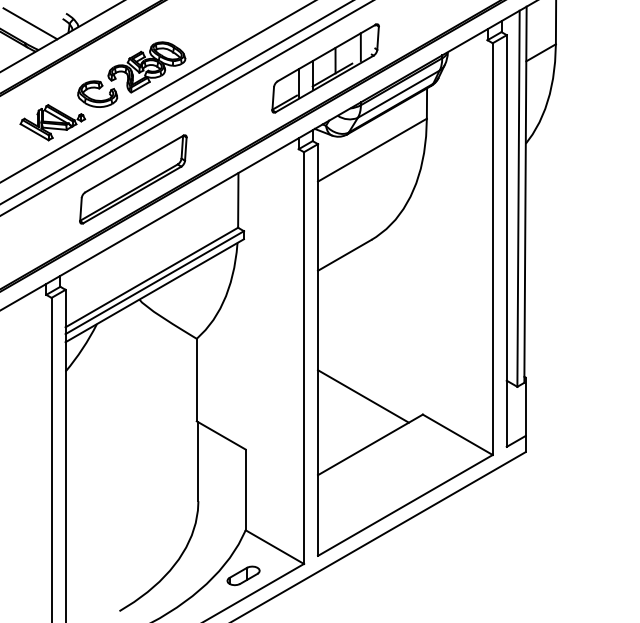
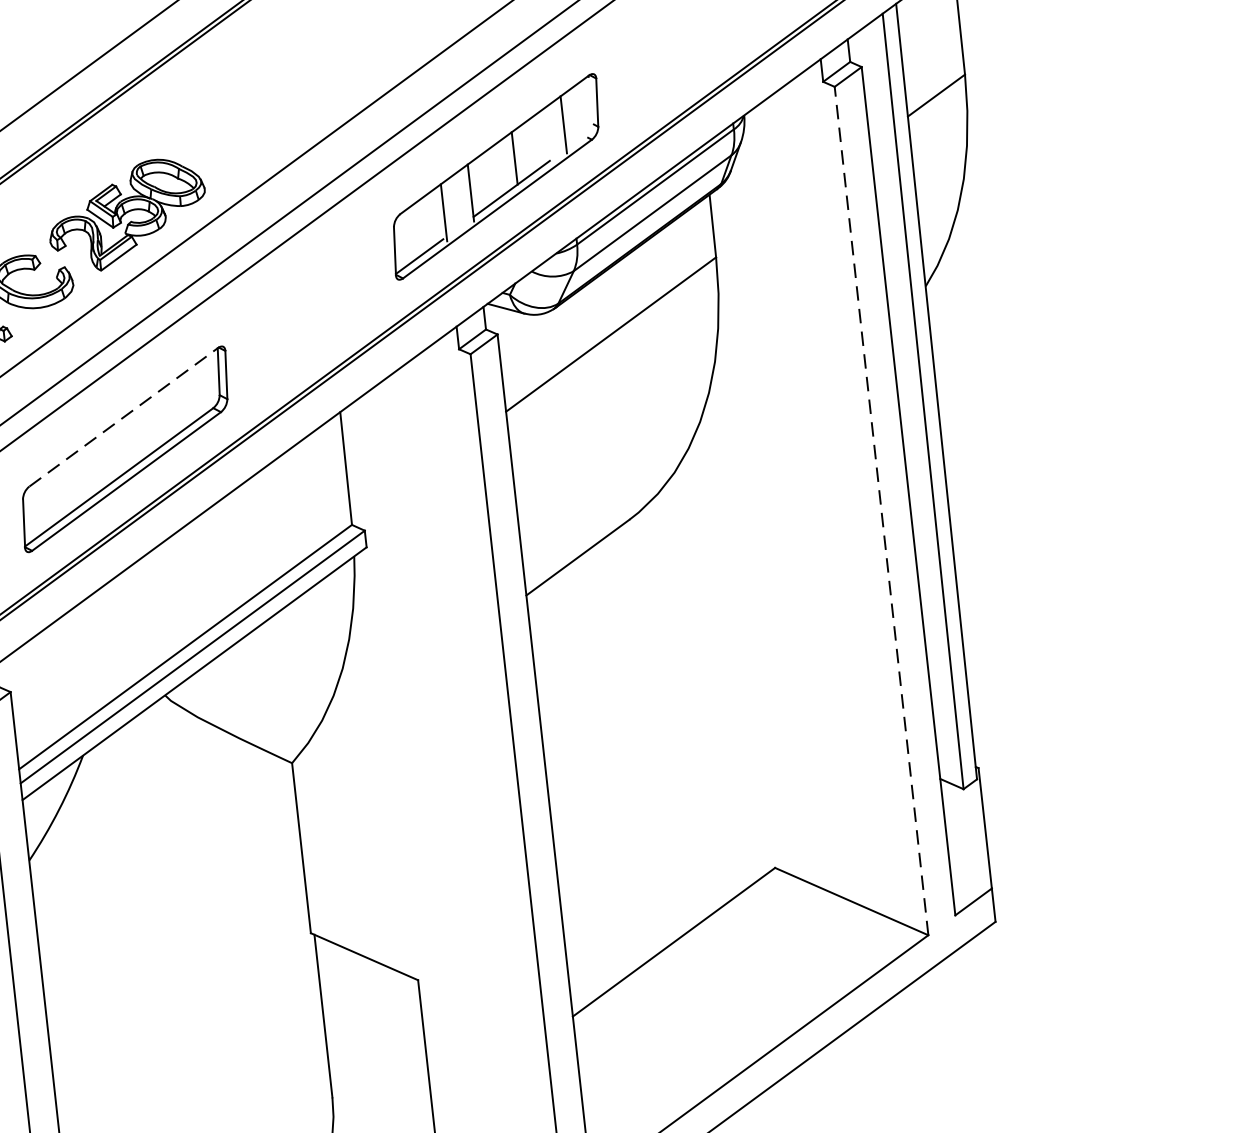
line: (134, 164) -> (124, 418), solid -> dashed
line: (492, 249) -> (881, 511), solid -> dashed
line: (363, 396) -> (648, 844), removed

